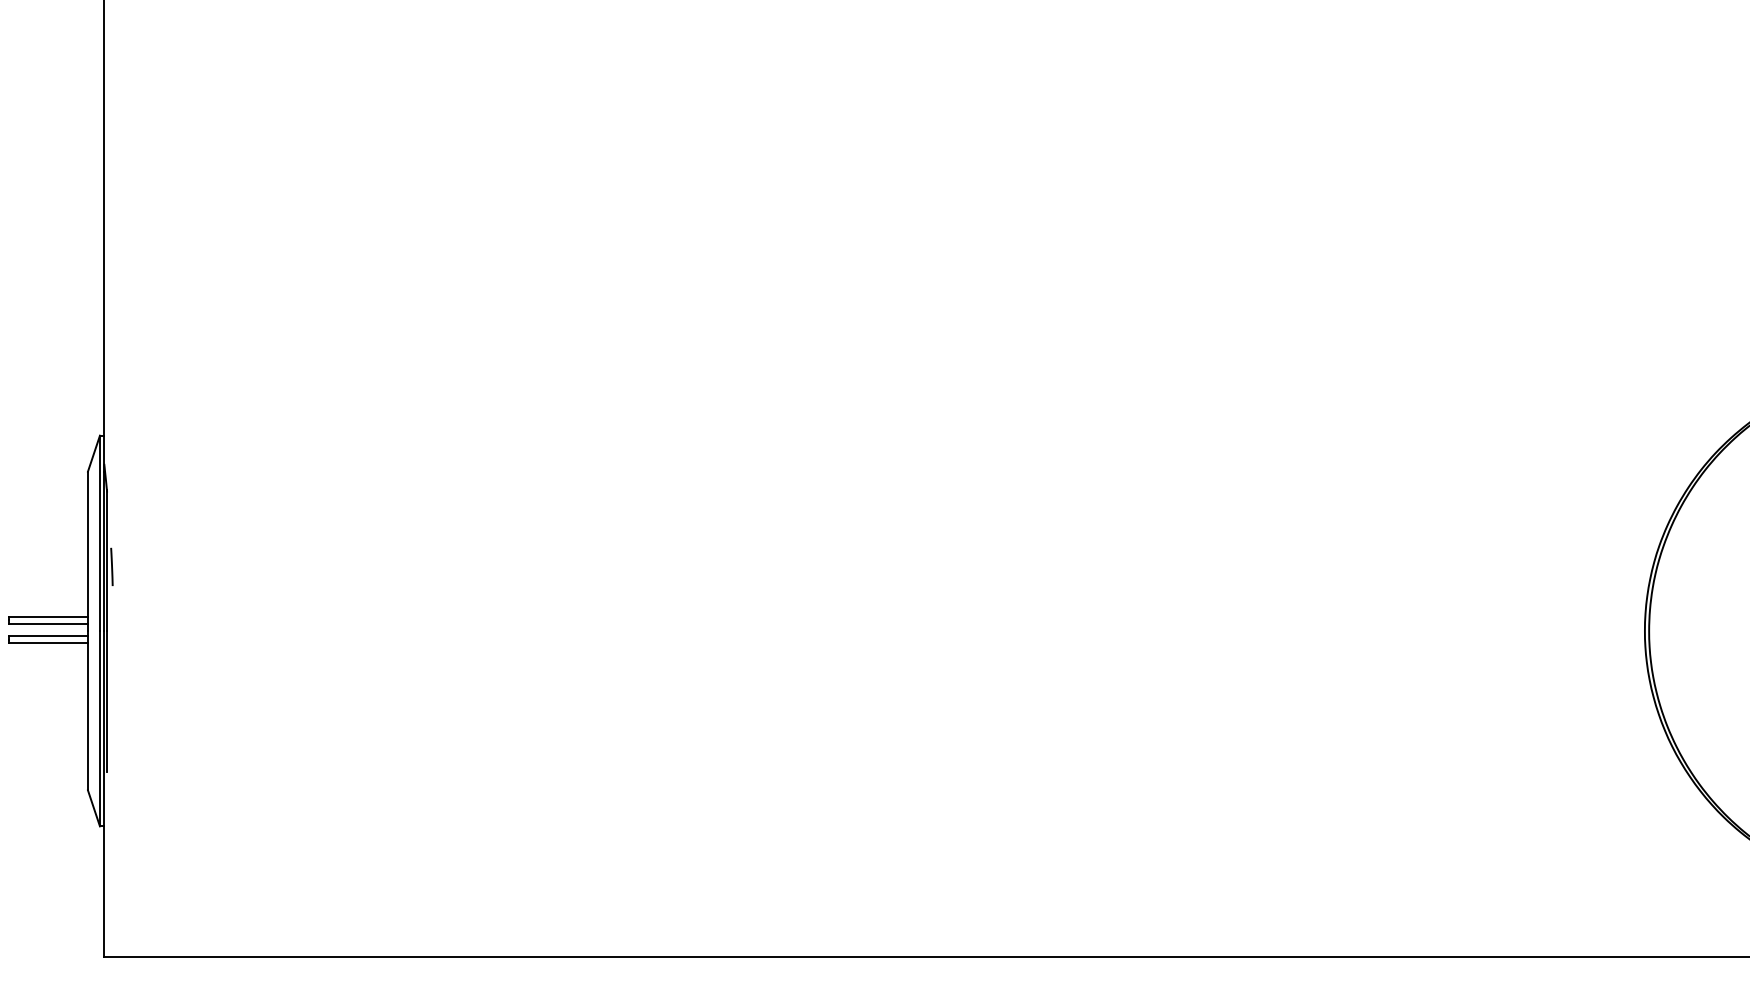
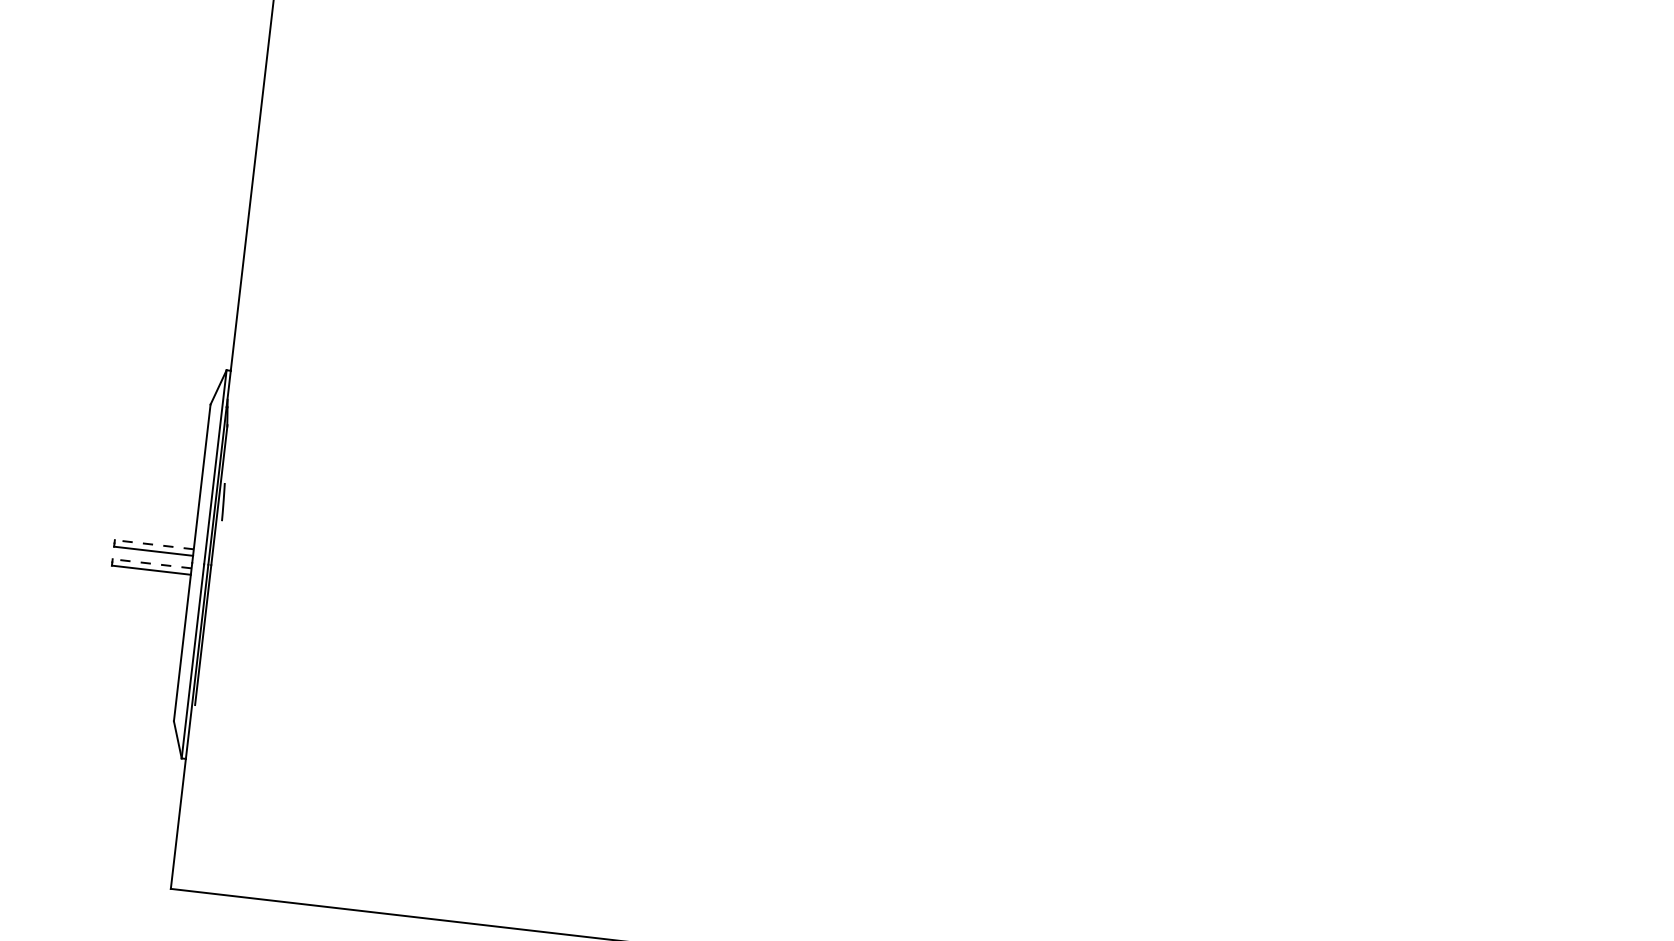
line: (48, 617) -> (154, 544), solid -> dashed
line: (48, 636) -> (152, 563), solid -> dashed

